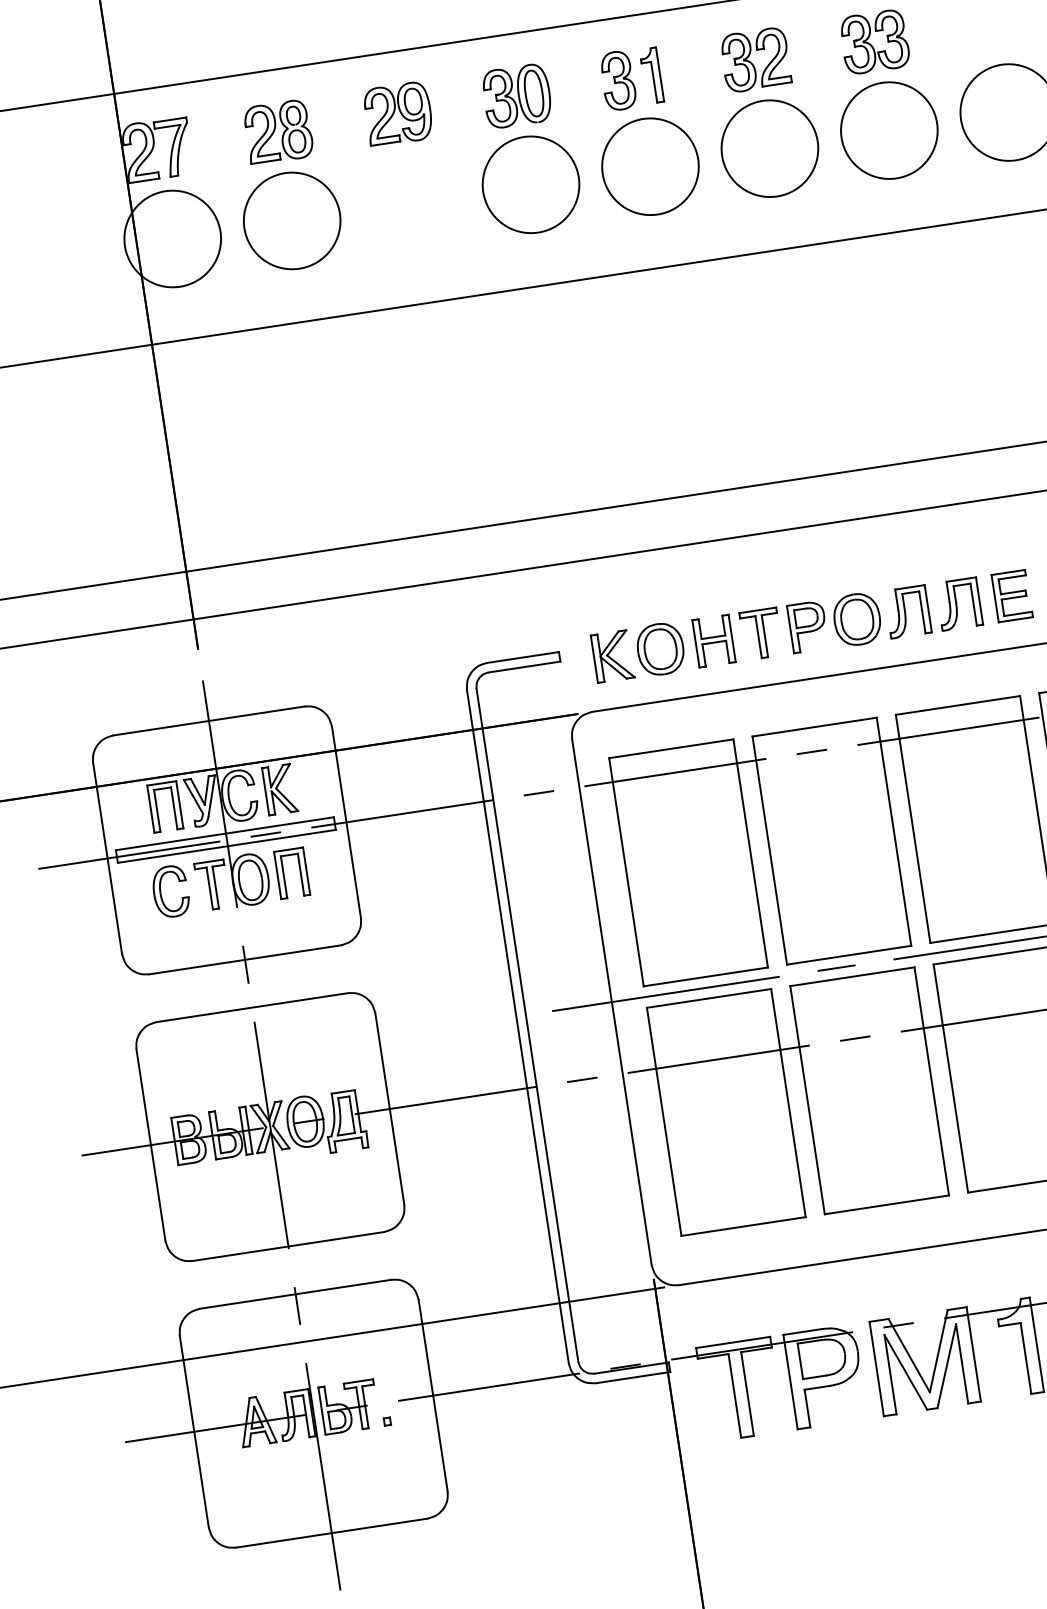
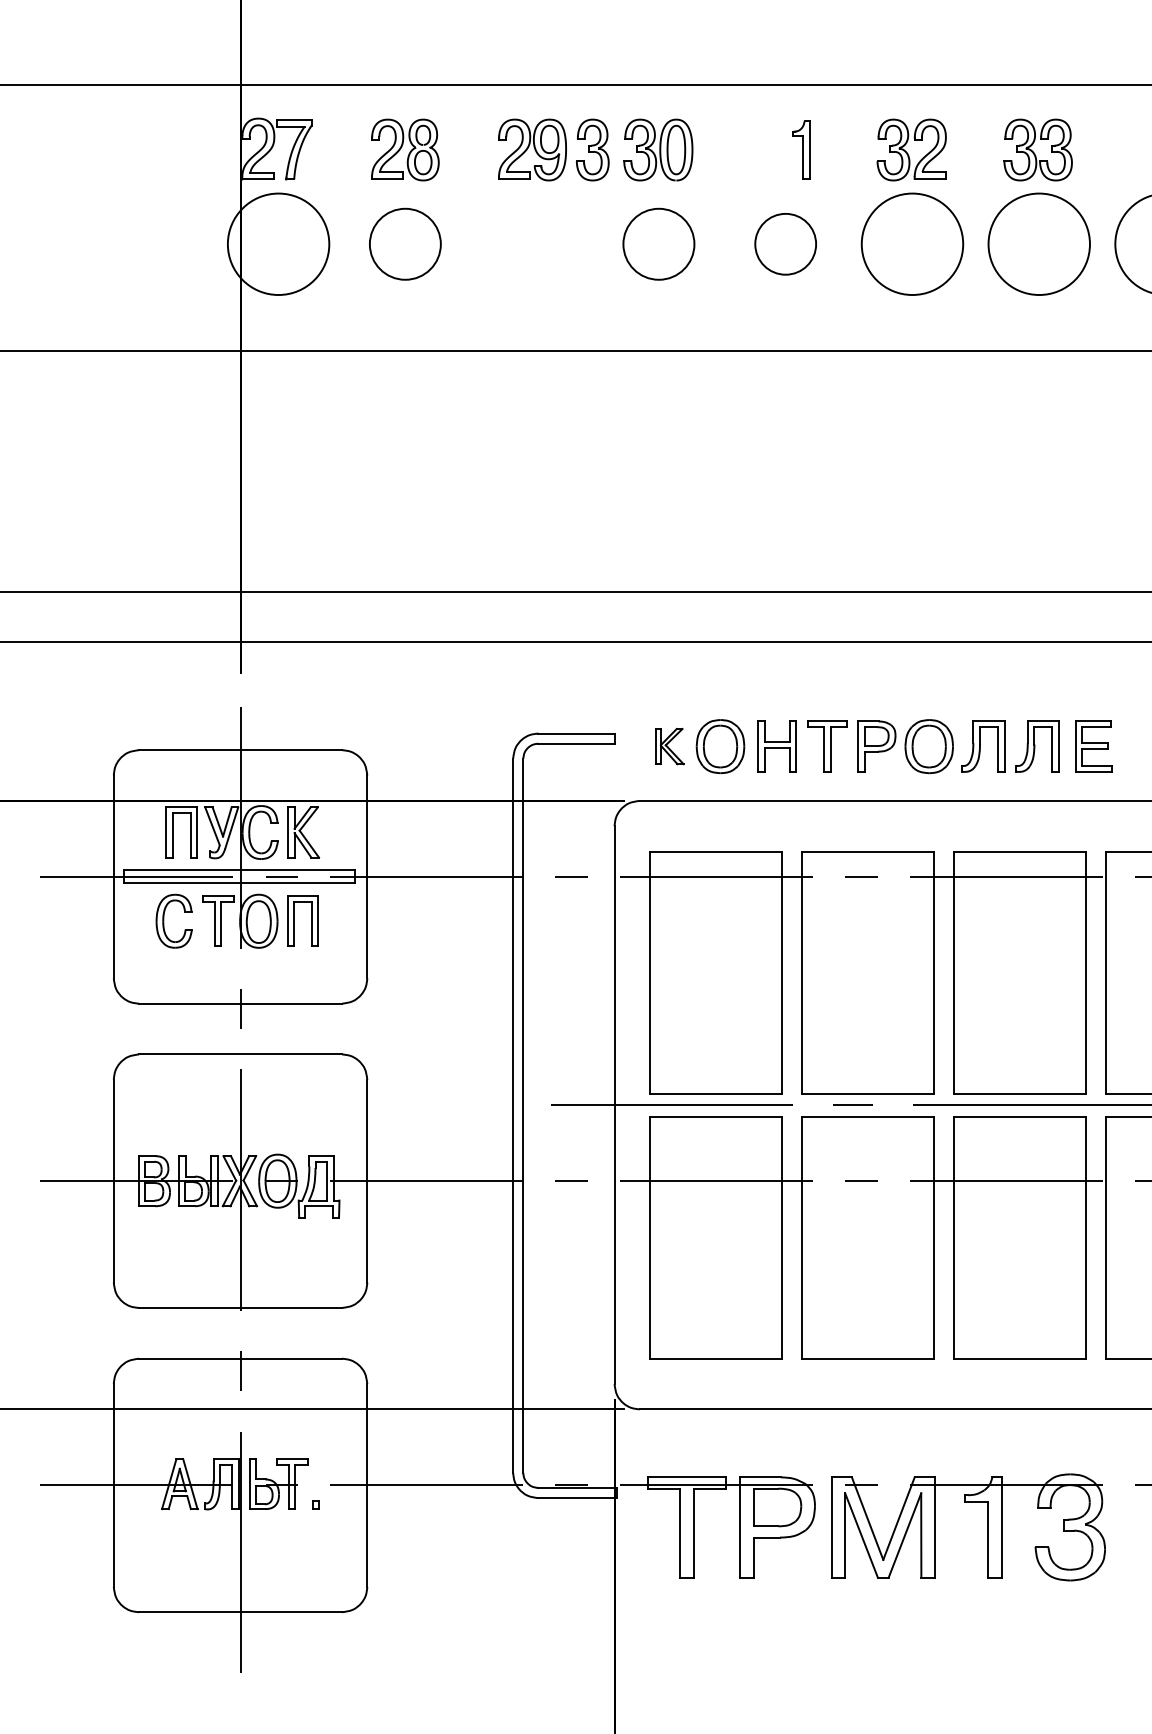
part: (617, 80) -> (592, 149), moved
circle: (650, 166) -> (785, 244), size x0.6
circle: (530, 185) -> (658, 244), size x0.7
circle: (292, 221) -> (405, 244), size x0.7
part: (612, 656) -> (669, 746), size x0.7

